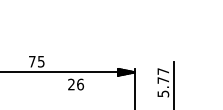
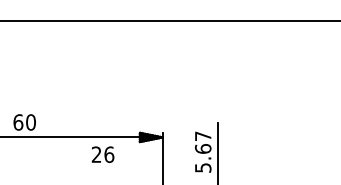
text: (36, 61) -> (24, 122), 75 -> 60
text: (163, 80) -> (203, 148), 5.77 -> 5.67
text: (75, 84) -> (102, 154), moved

